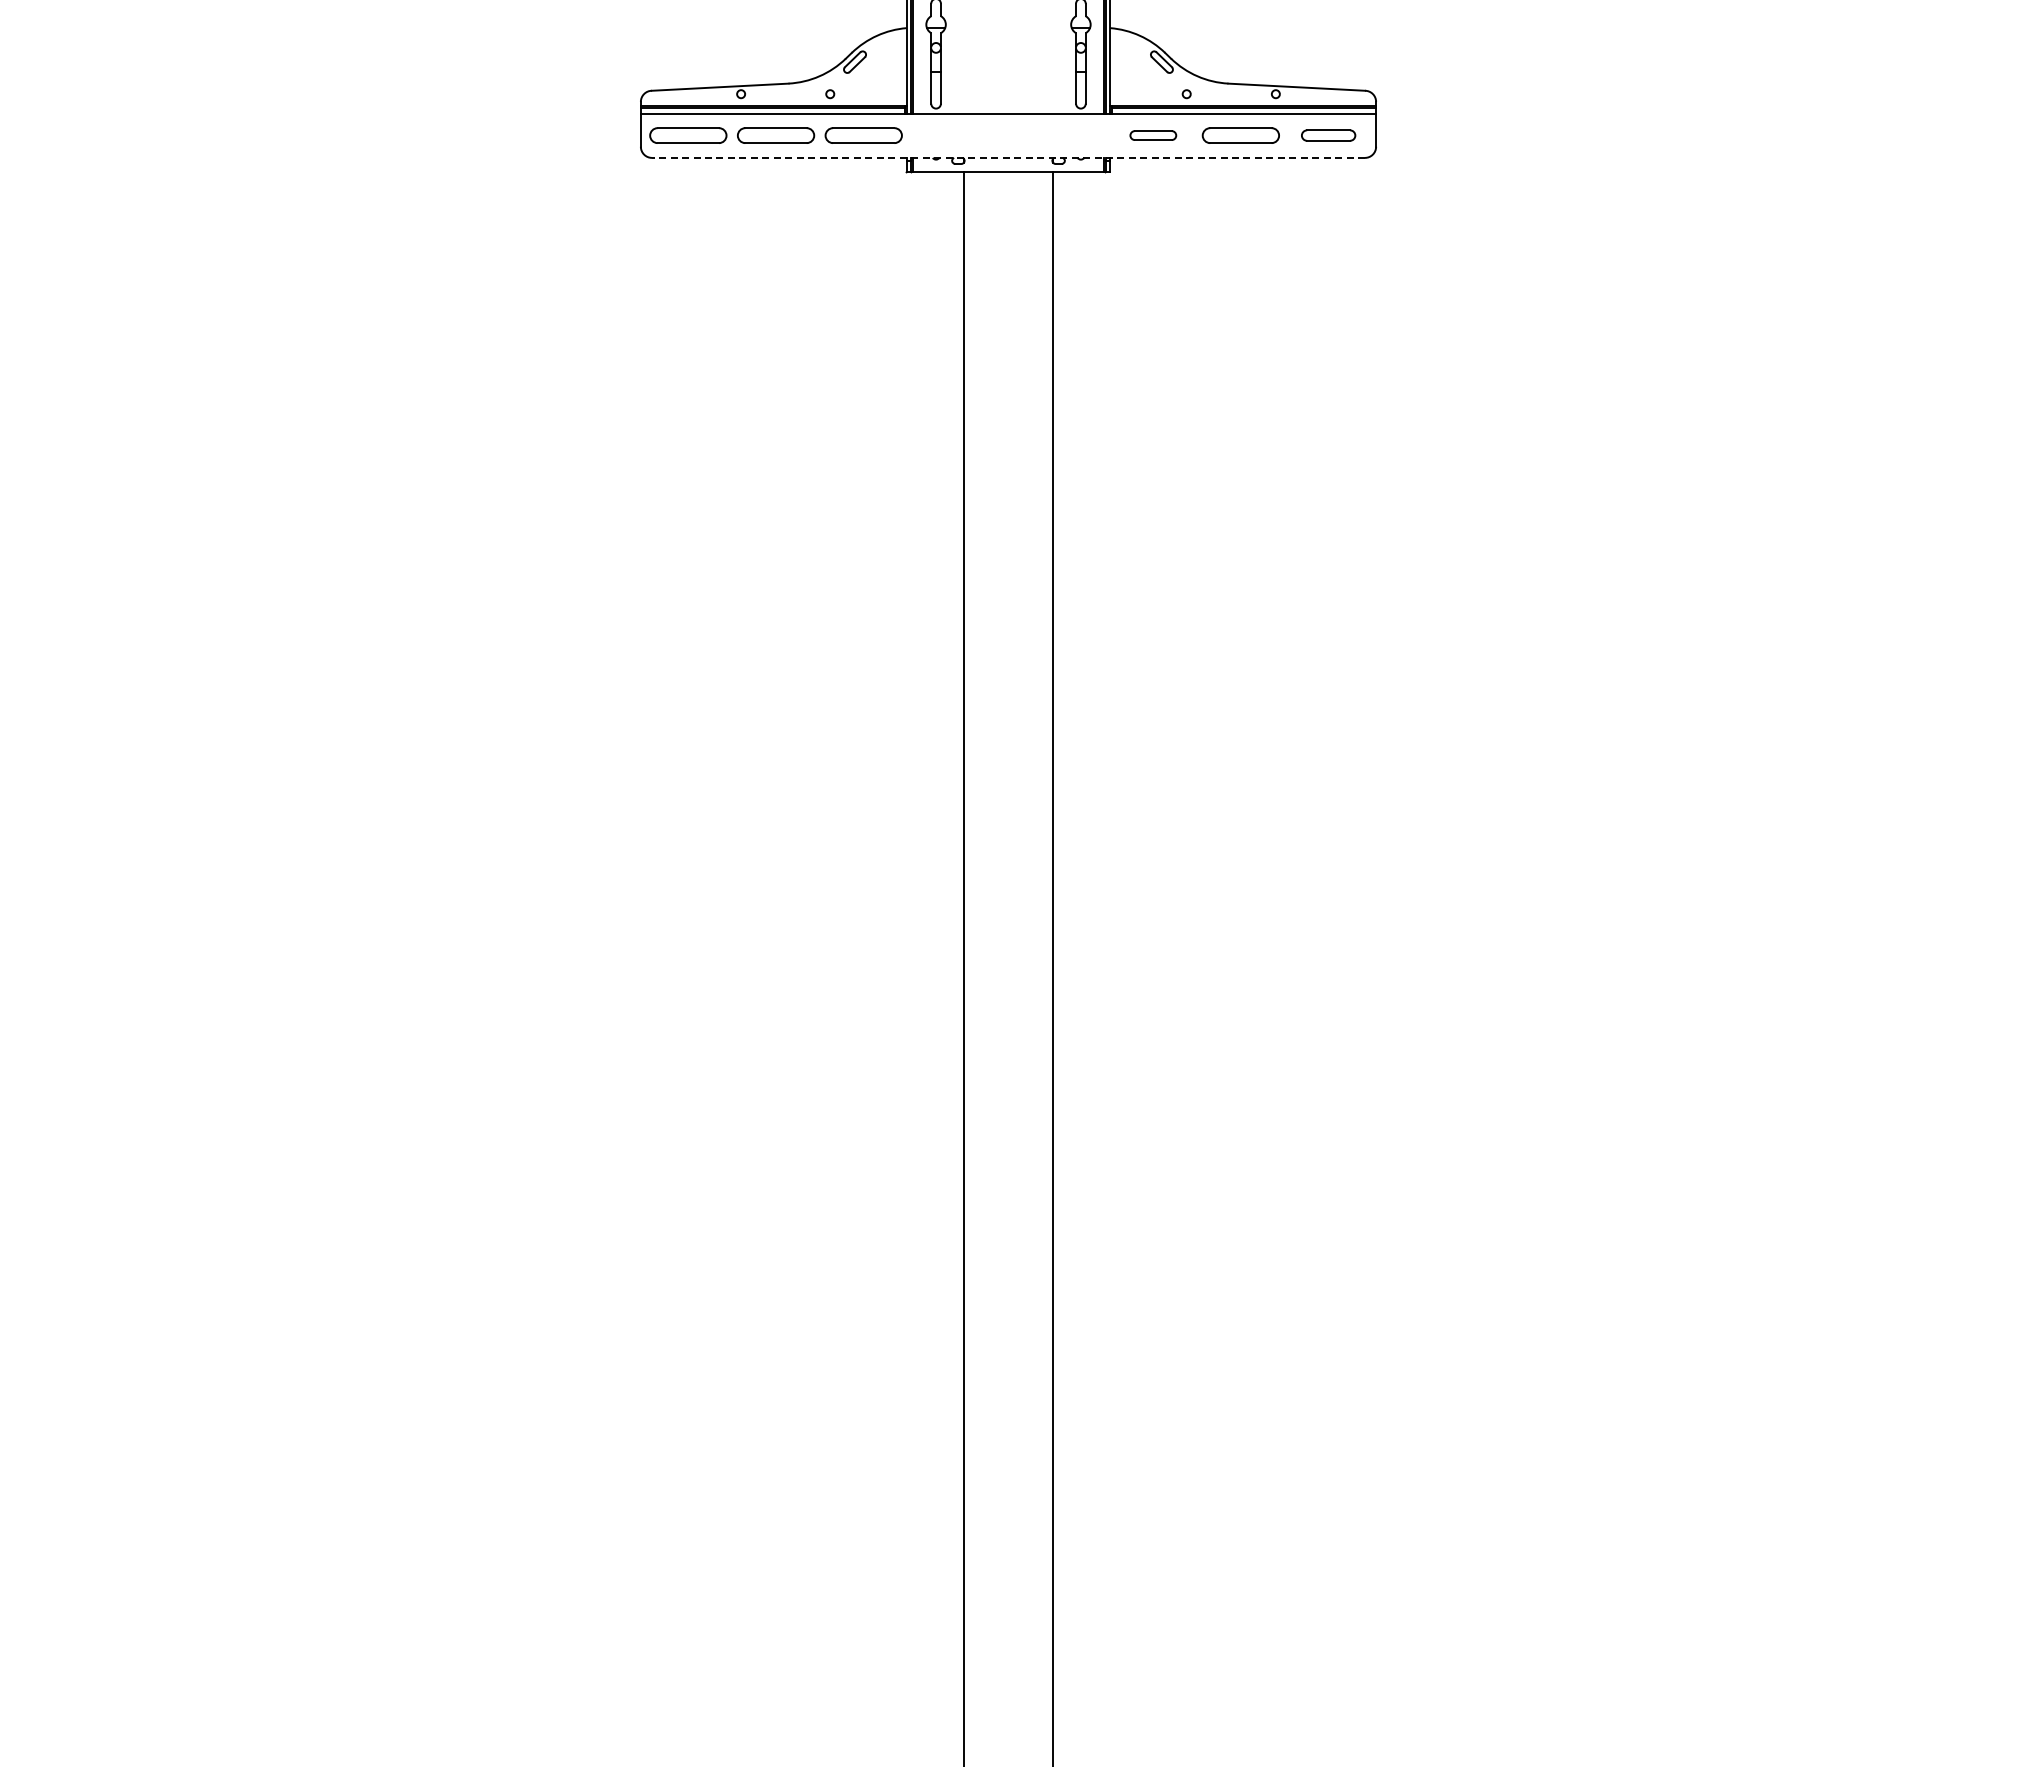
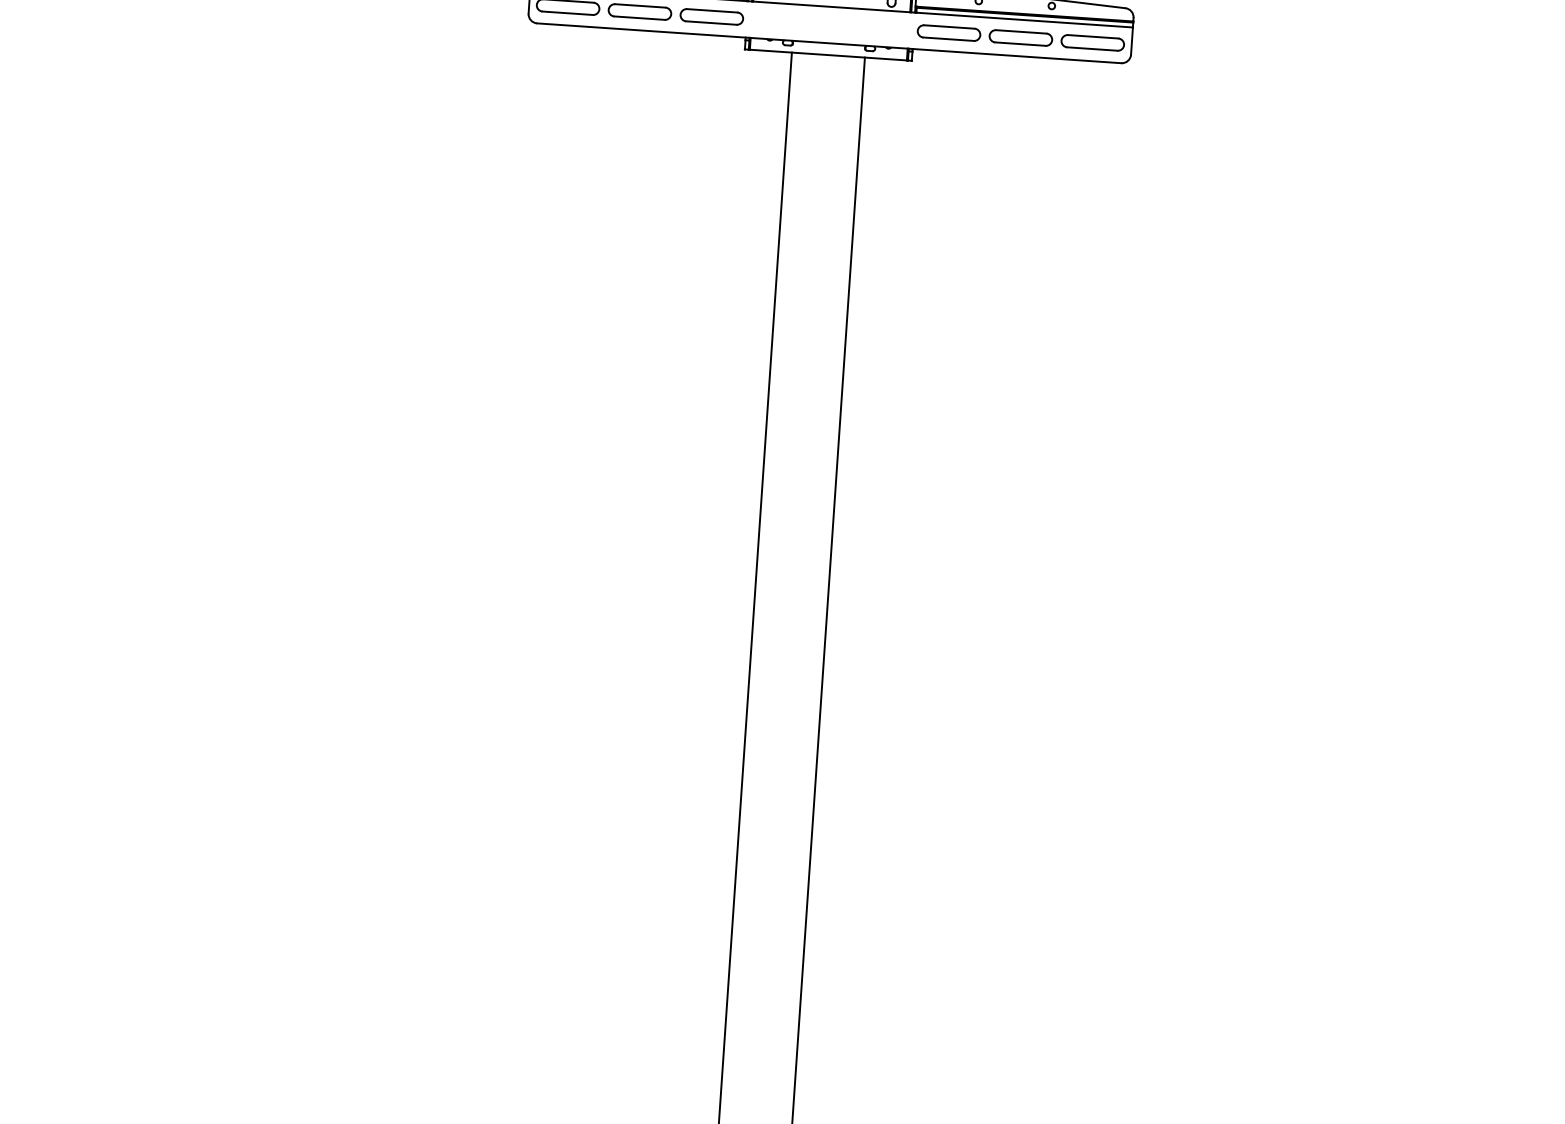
part: (1153, 135) -> (949, 33), size x1.67
part: (1328, 135) -> (1092, 42), size x1.43
line: (1008, 157) -> (829, 42), dashed -> solid

